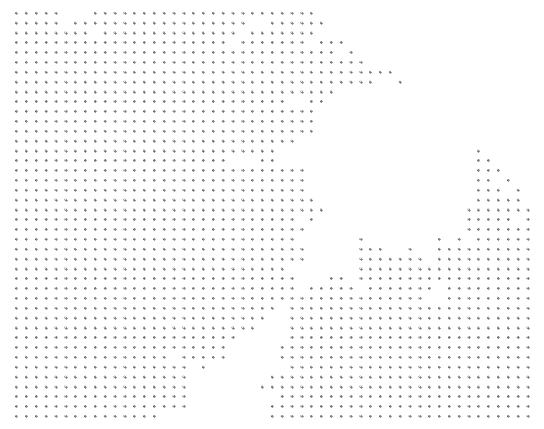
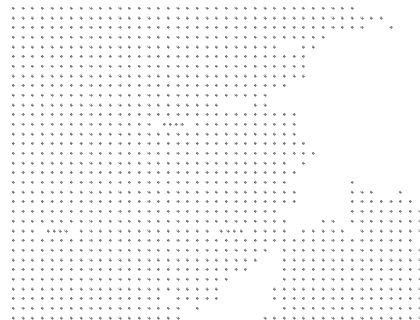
part: (178, 180) -> (172, 124), size x0.6
part: (60, 288) -> (56, 230), size x0.6
part: (237, 288) -> (230, 230), size x0.7

